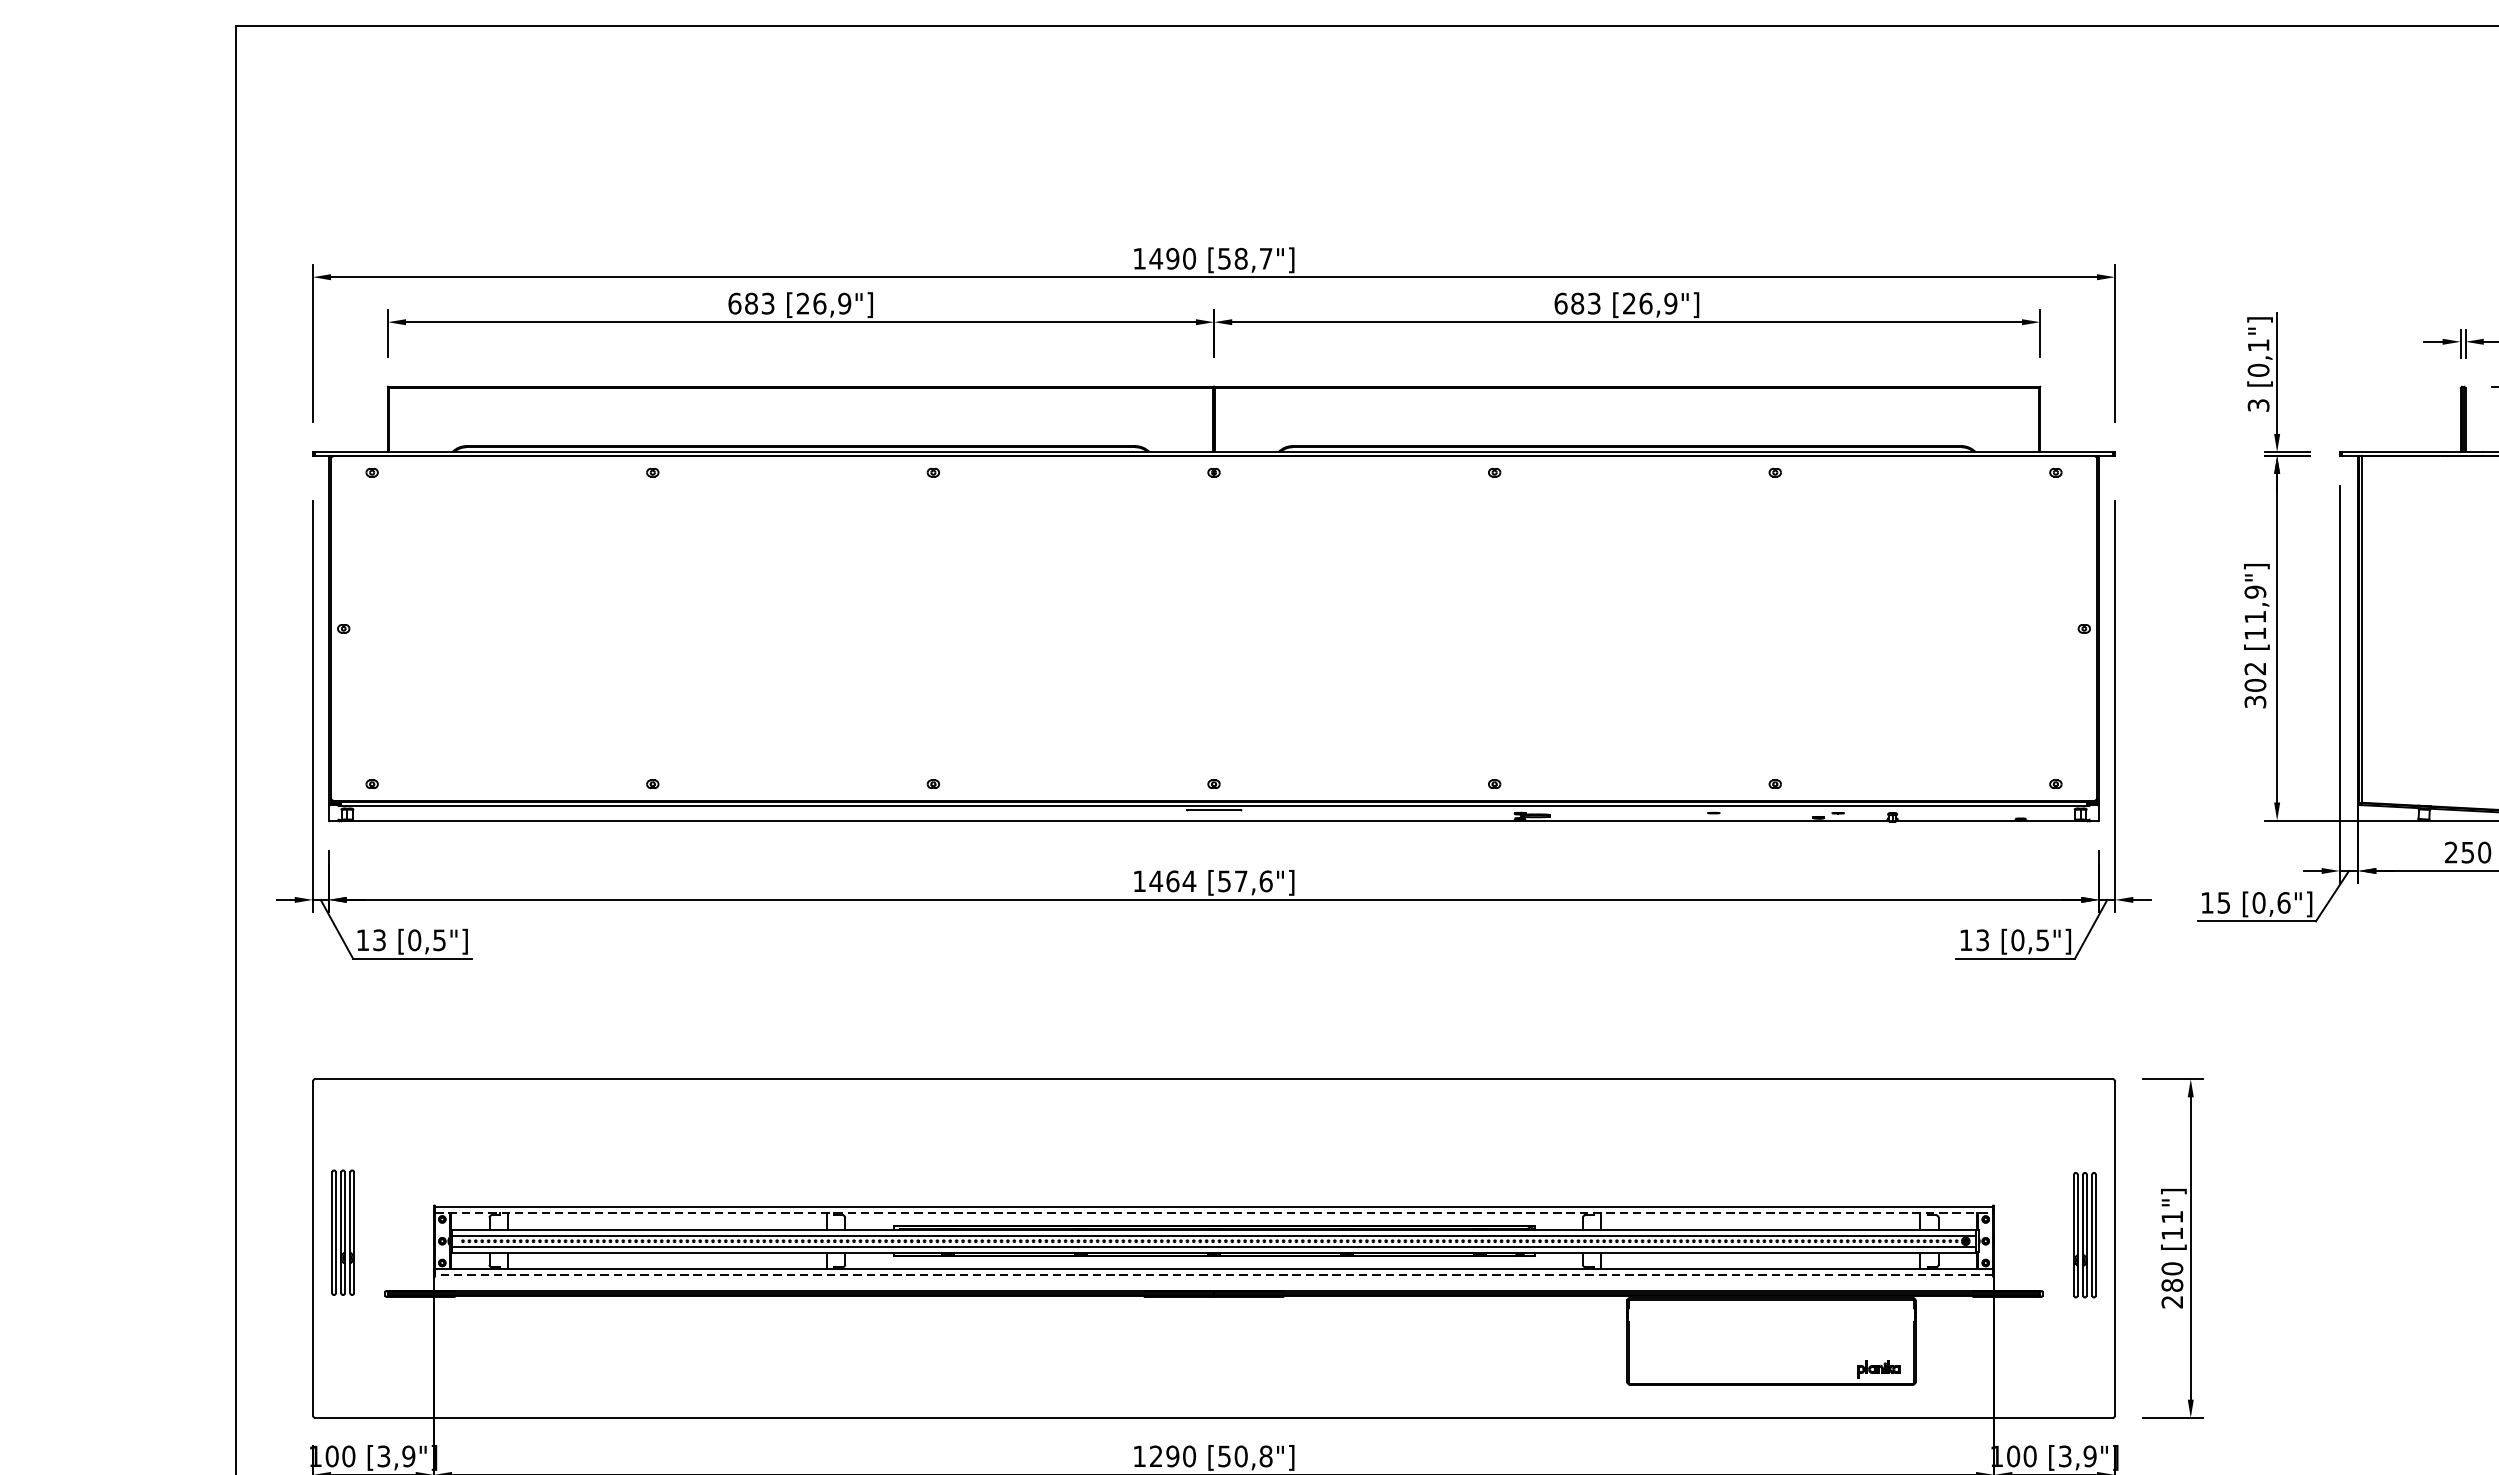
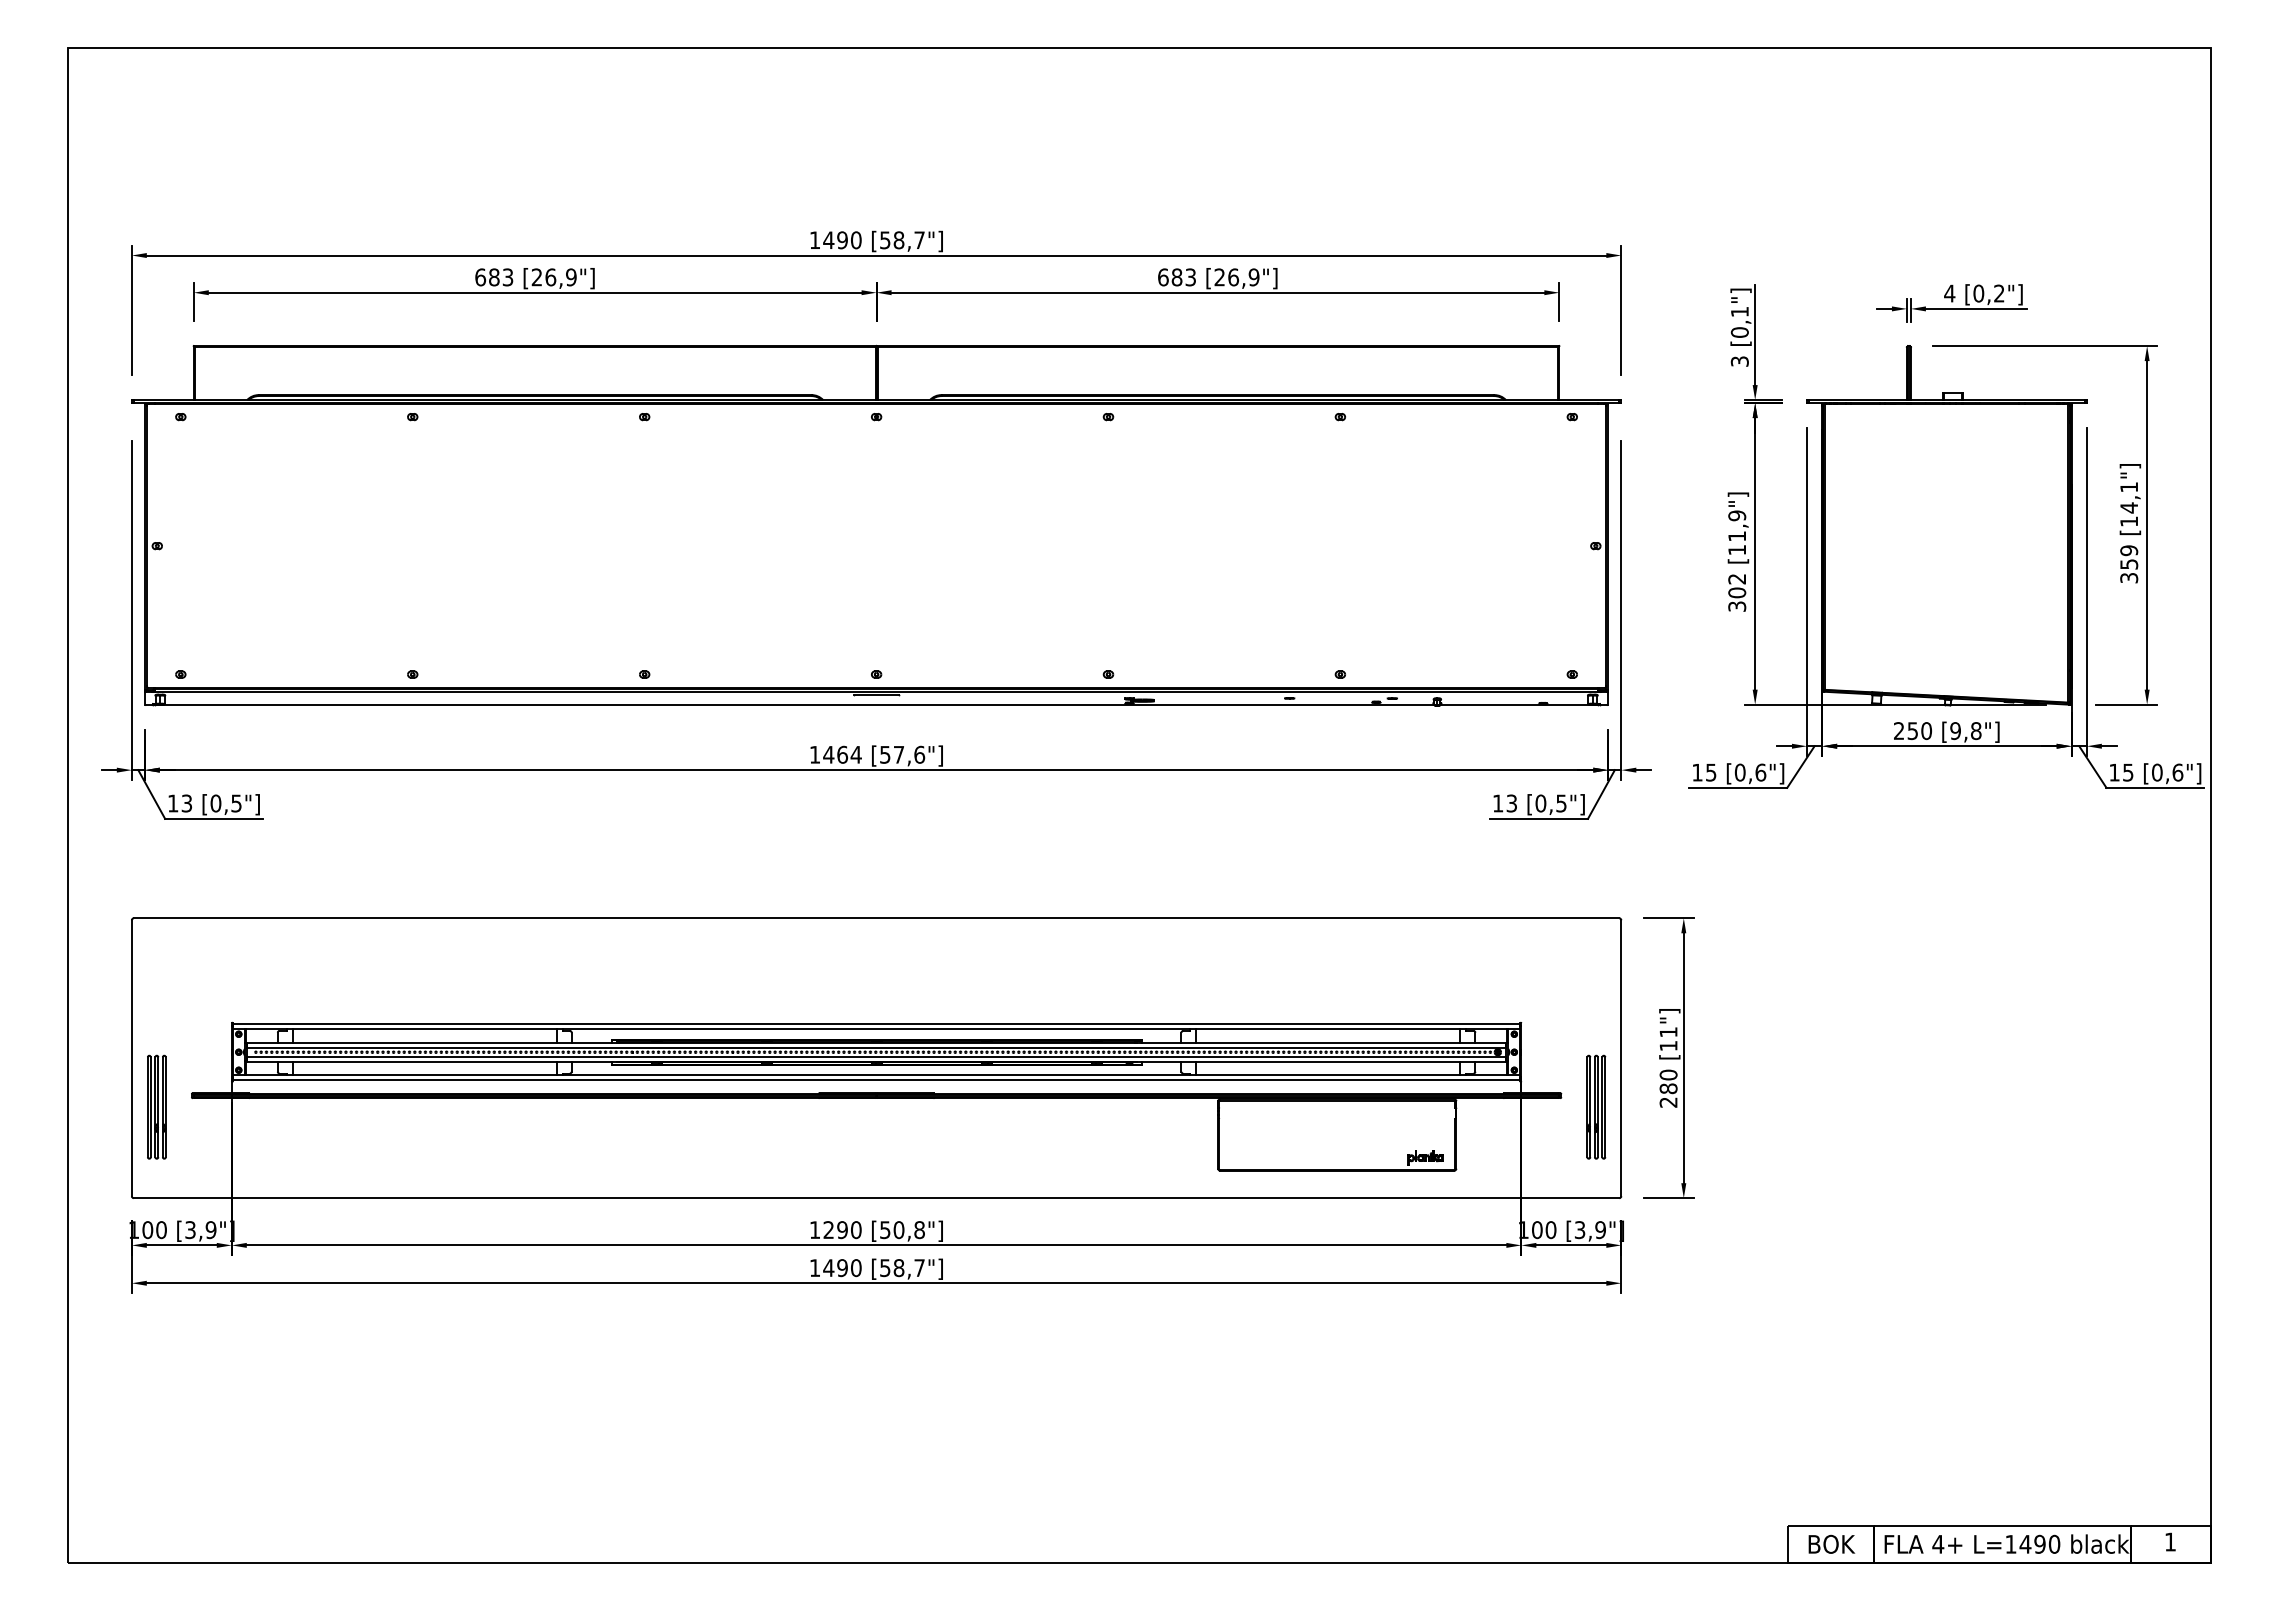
line: (1213, 1213) -> (876, 1029), dashed -> solid
part: (342, 1231) -> (156, 1106), moved
part: (2085, 1234) -> (1596, 1106), moved
line: (1213, 1275) -> (876, 1080), dashed -> solid

